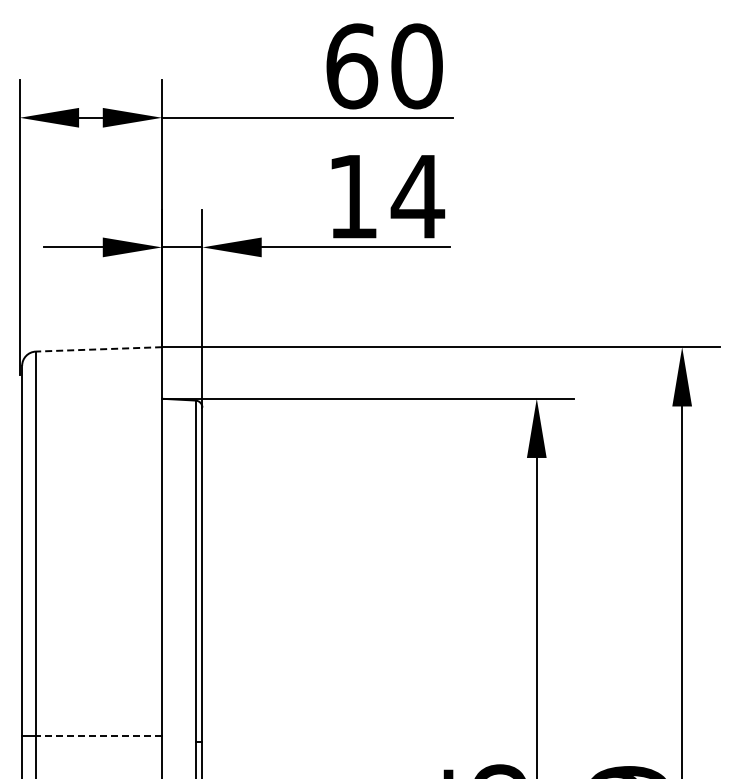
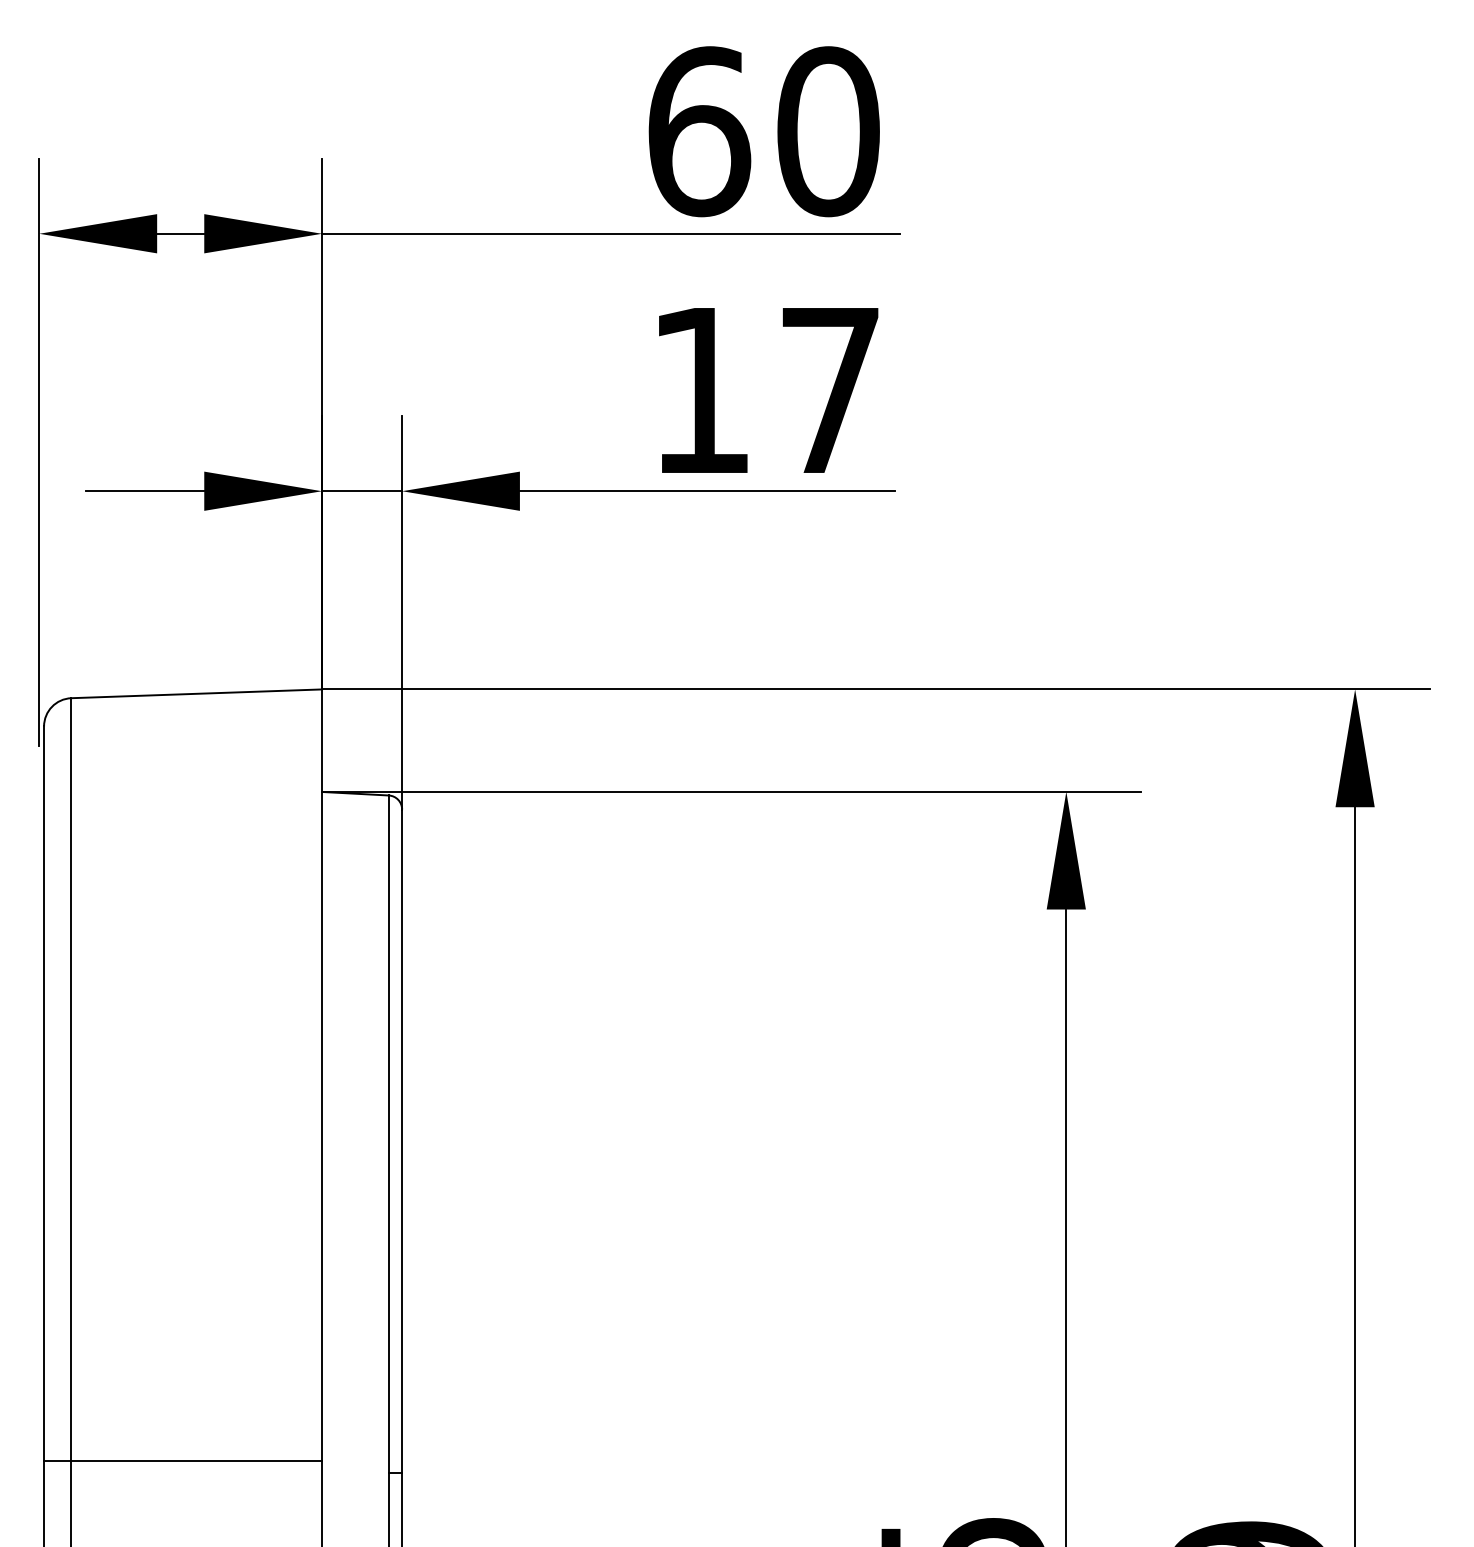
text: (417, 196) -> (829, 390), 14 -> 17
line: (98, 349) -> (195, 694), dashed -> solid
line: (98, 735) -> (195, 1460), dashed -> solid

